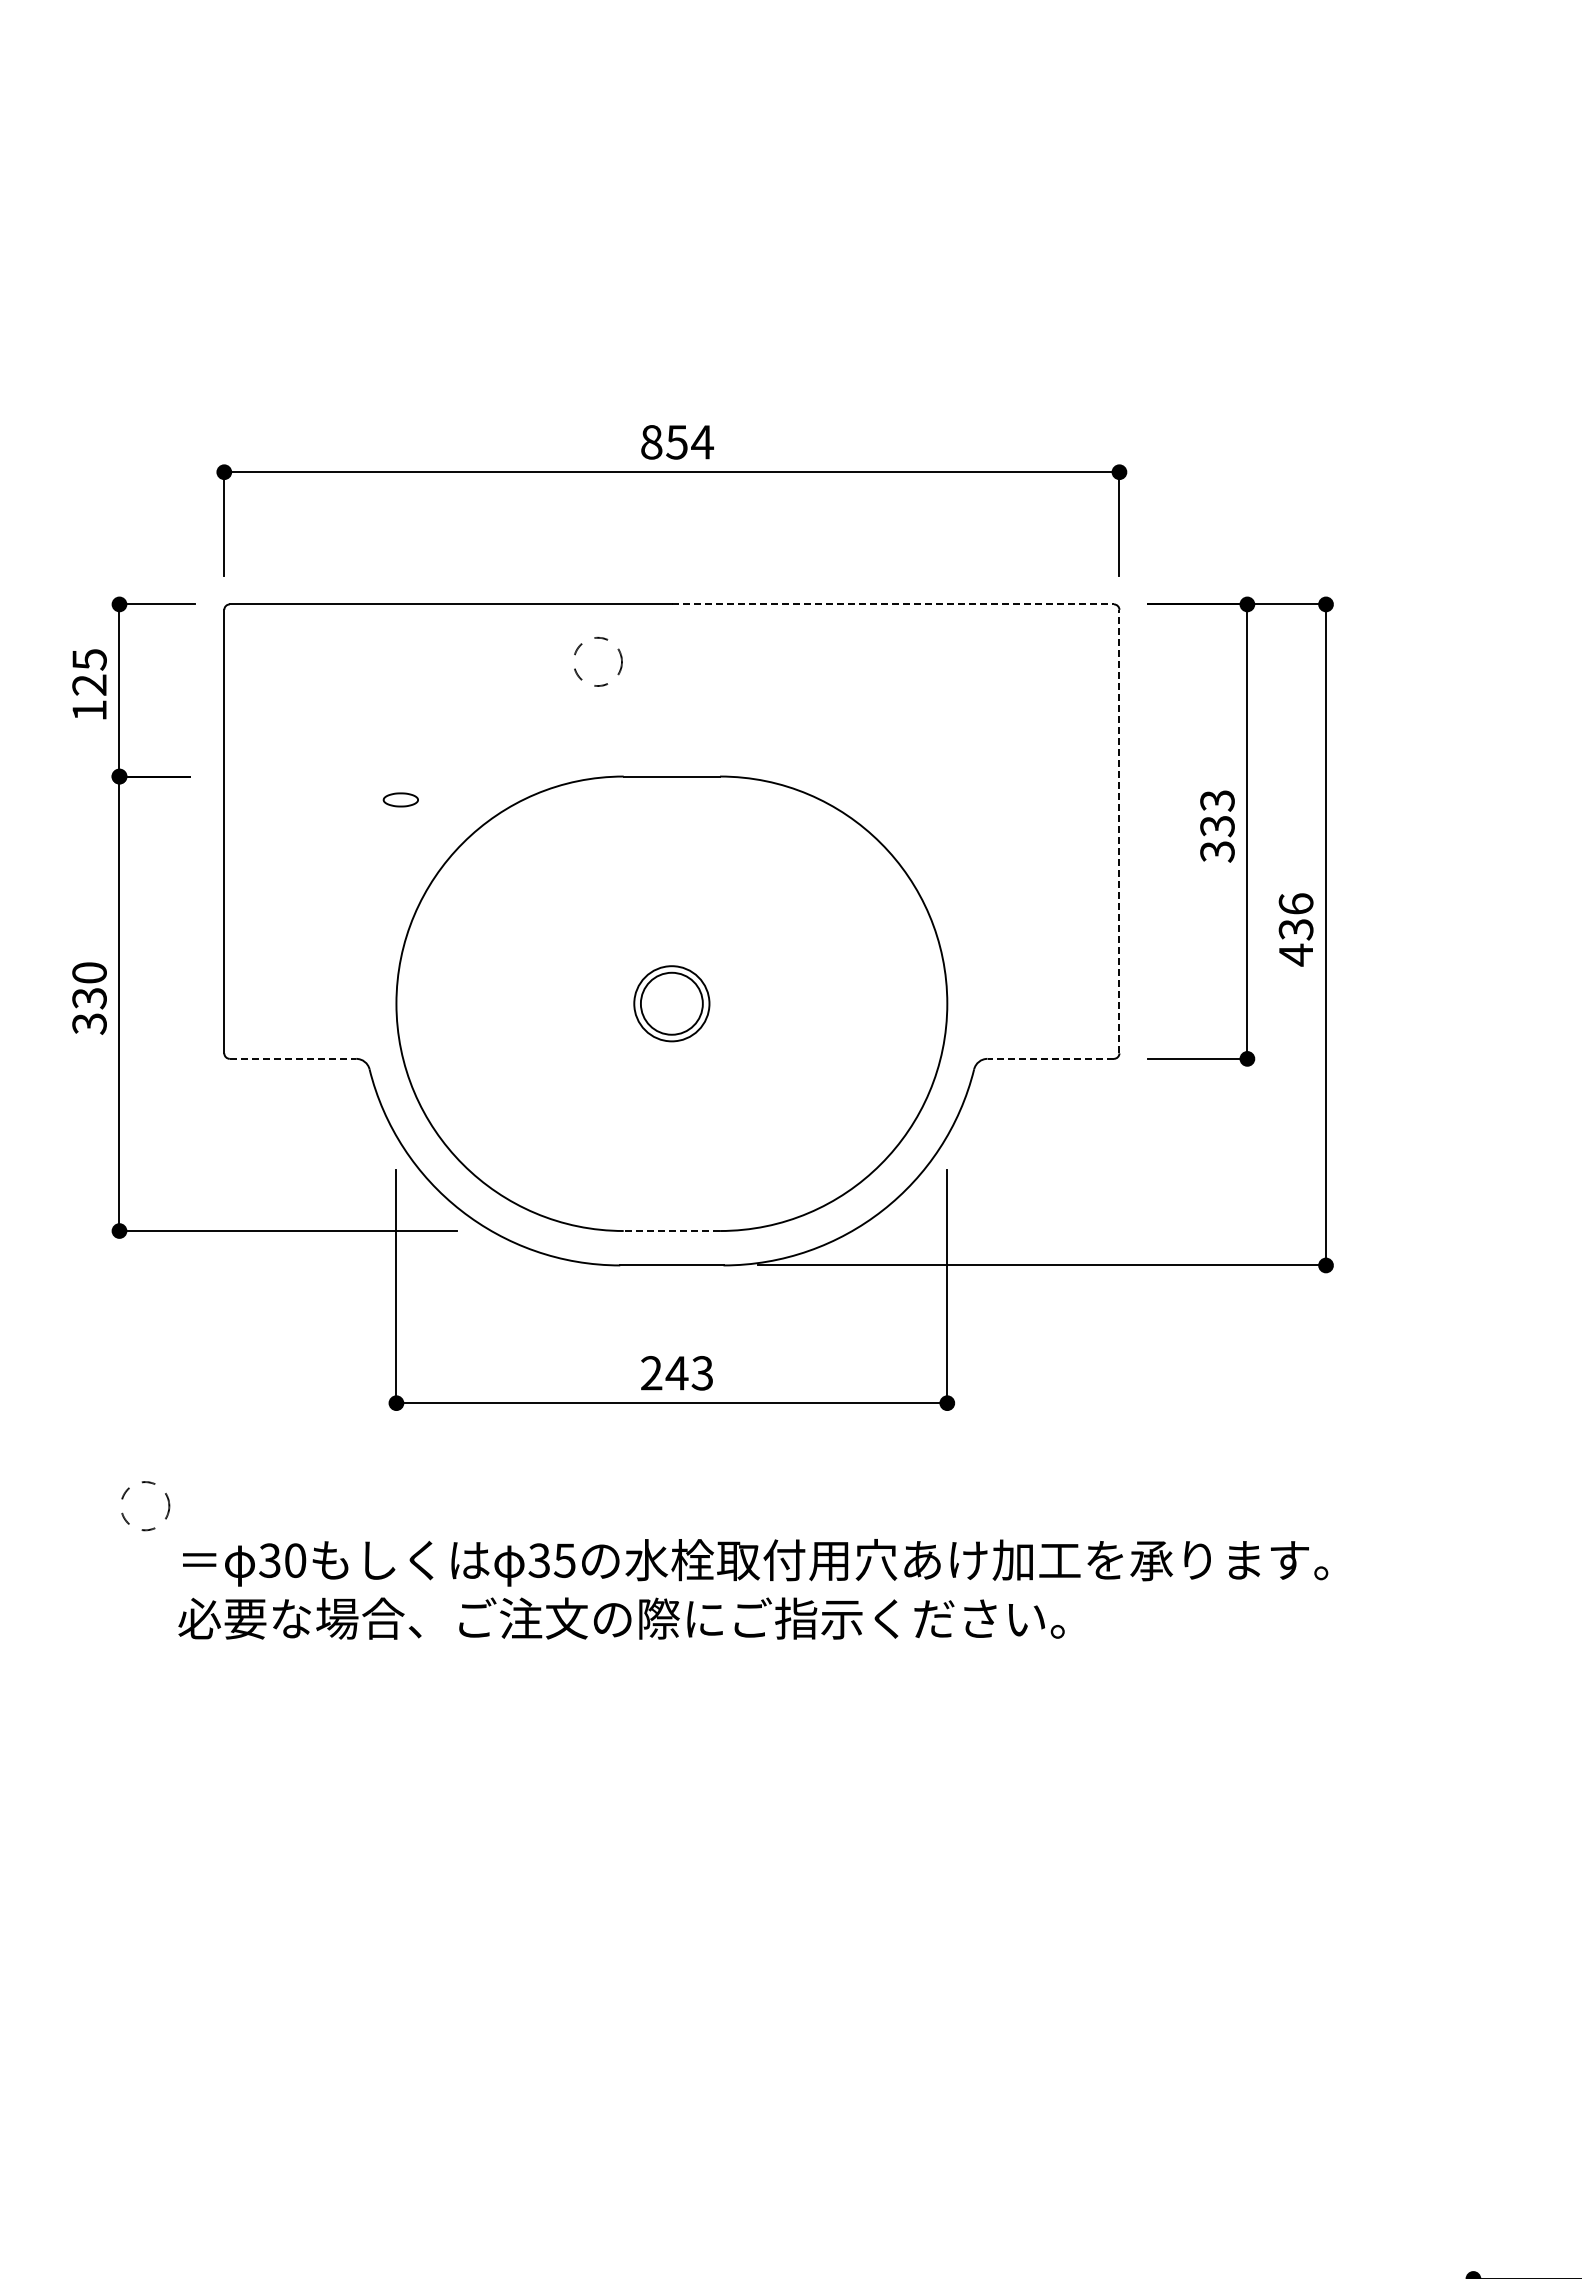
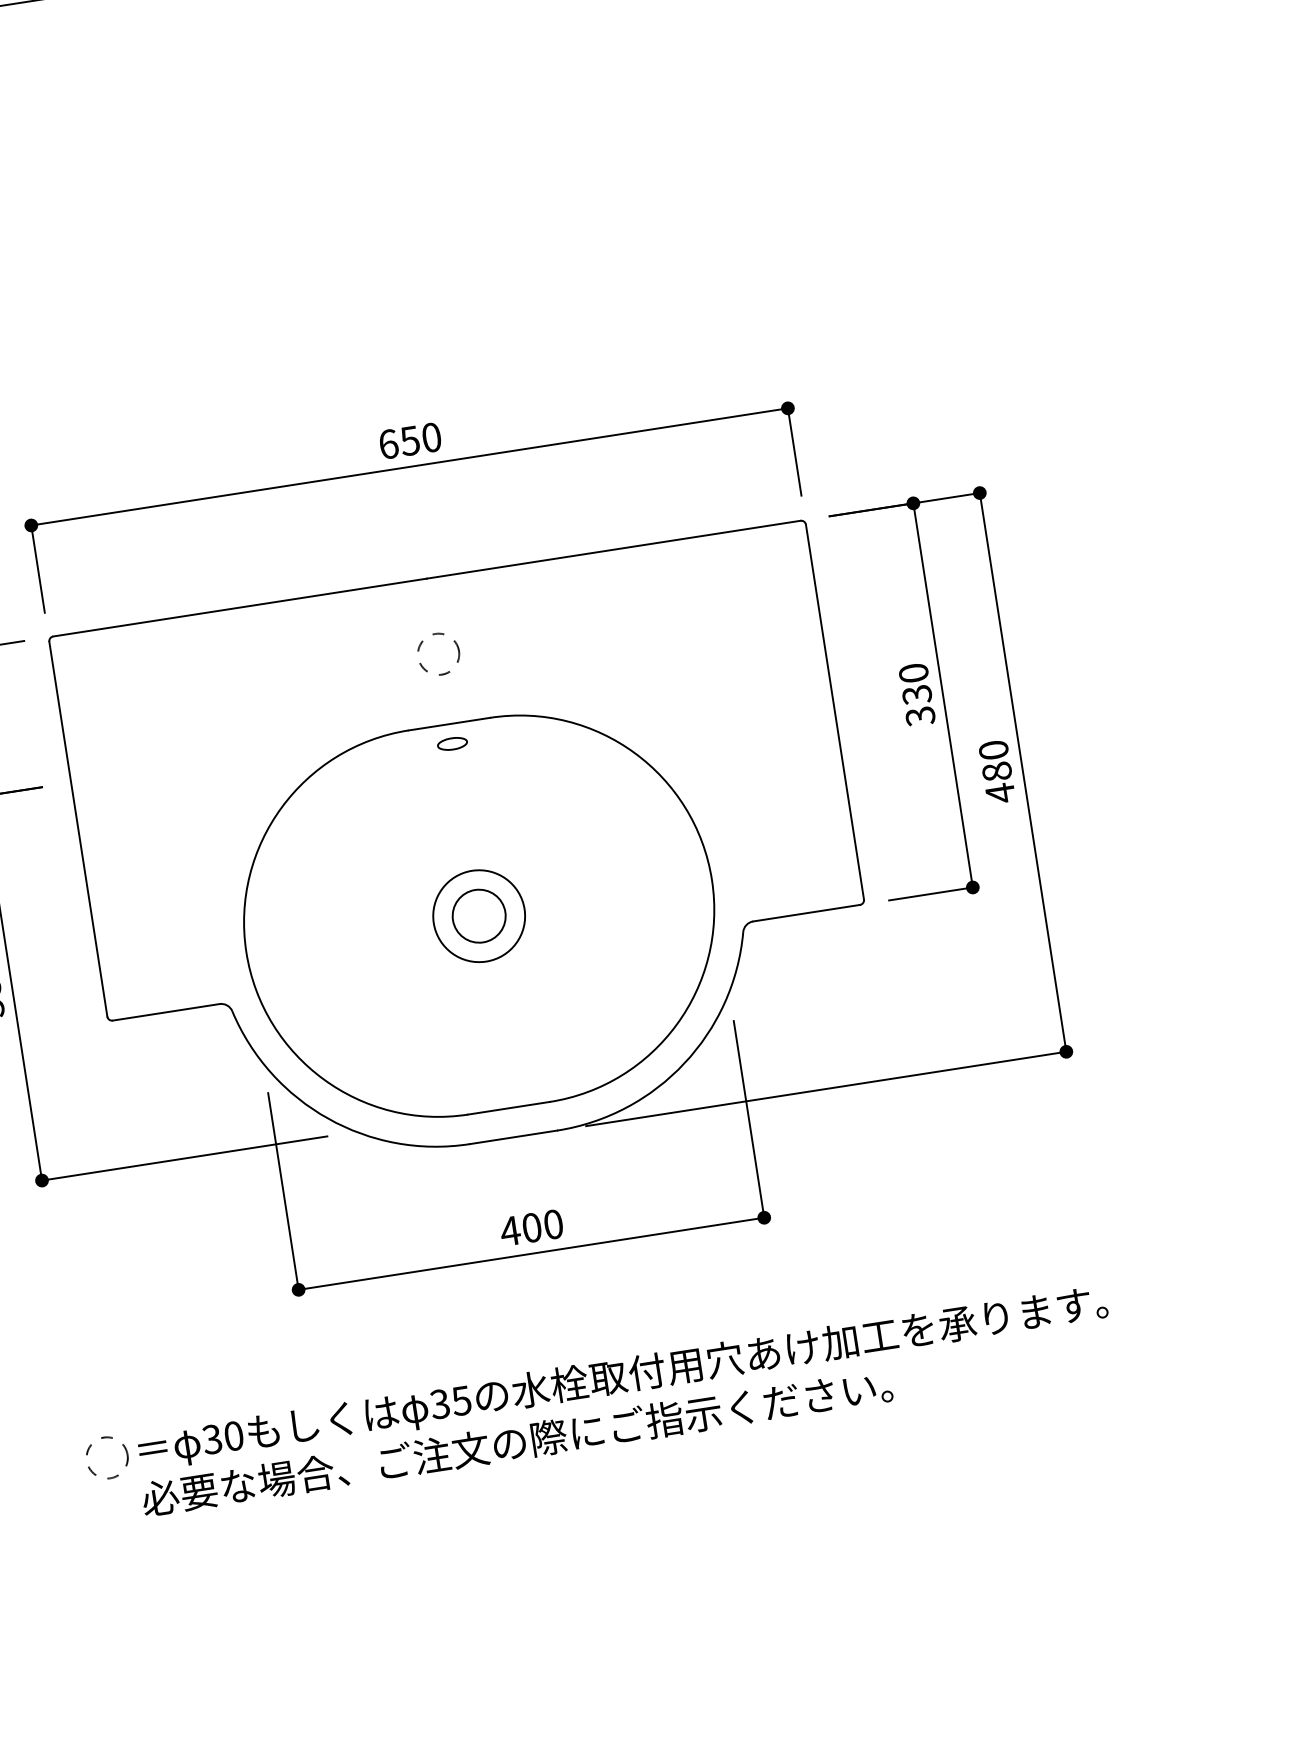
text: (677, 442) -> (410, 441), 854 -> 650
line: (893, 604) -> (614, 549), dashed -> solid
circle: (598, 661) -> (439, 653), moved
part: (400, 799) -> (452, 743), moved
text: (1217, 800) -> (913, 672), 333 -> 330
line: (1119, 831) -> (834, 712), dashed -> solid
text: (1295, 916) -> (994, 760), 436 -> 480
circle: (671, 1003) -> (478, 916), size x1.43
line: (293, 1058) -> (166, 1011), dashed -> solid
line: (1050, 1058) -> (806, 912), dashed -> solid
line: (671, 1231) -> (508, 1108), dashed -> solid
text: (676, 1373) -> (531, 1228), 243 -> 400
circle: (145, 1506) -> (107, 1458), moved

